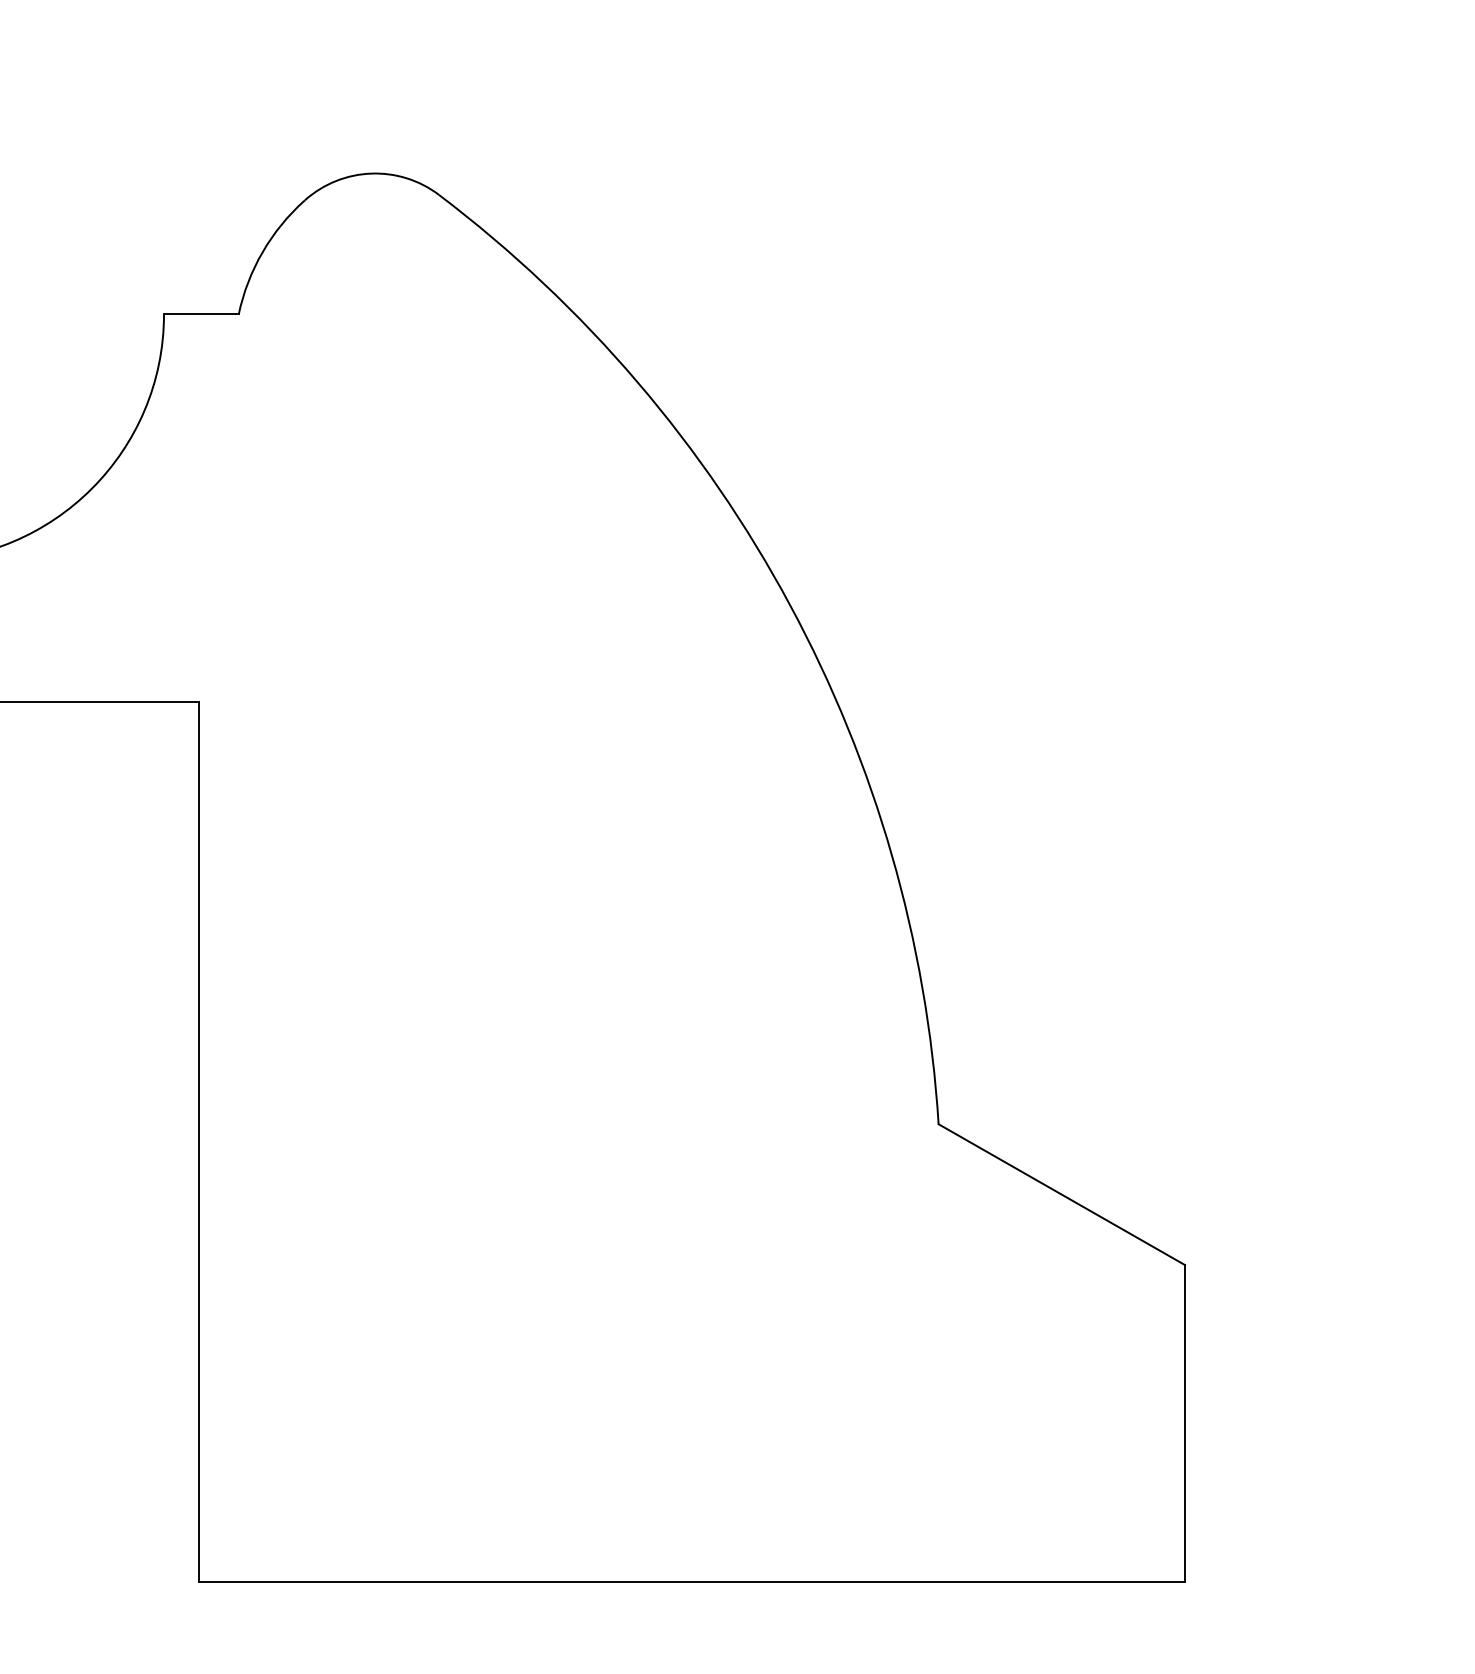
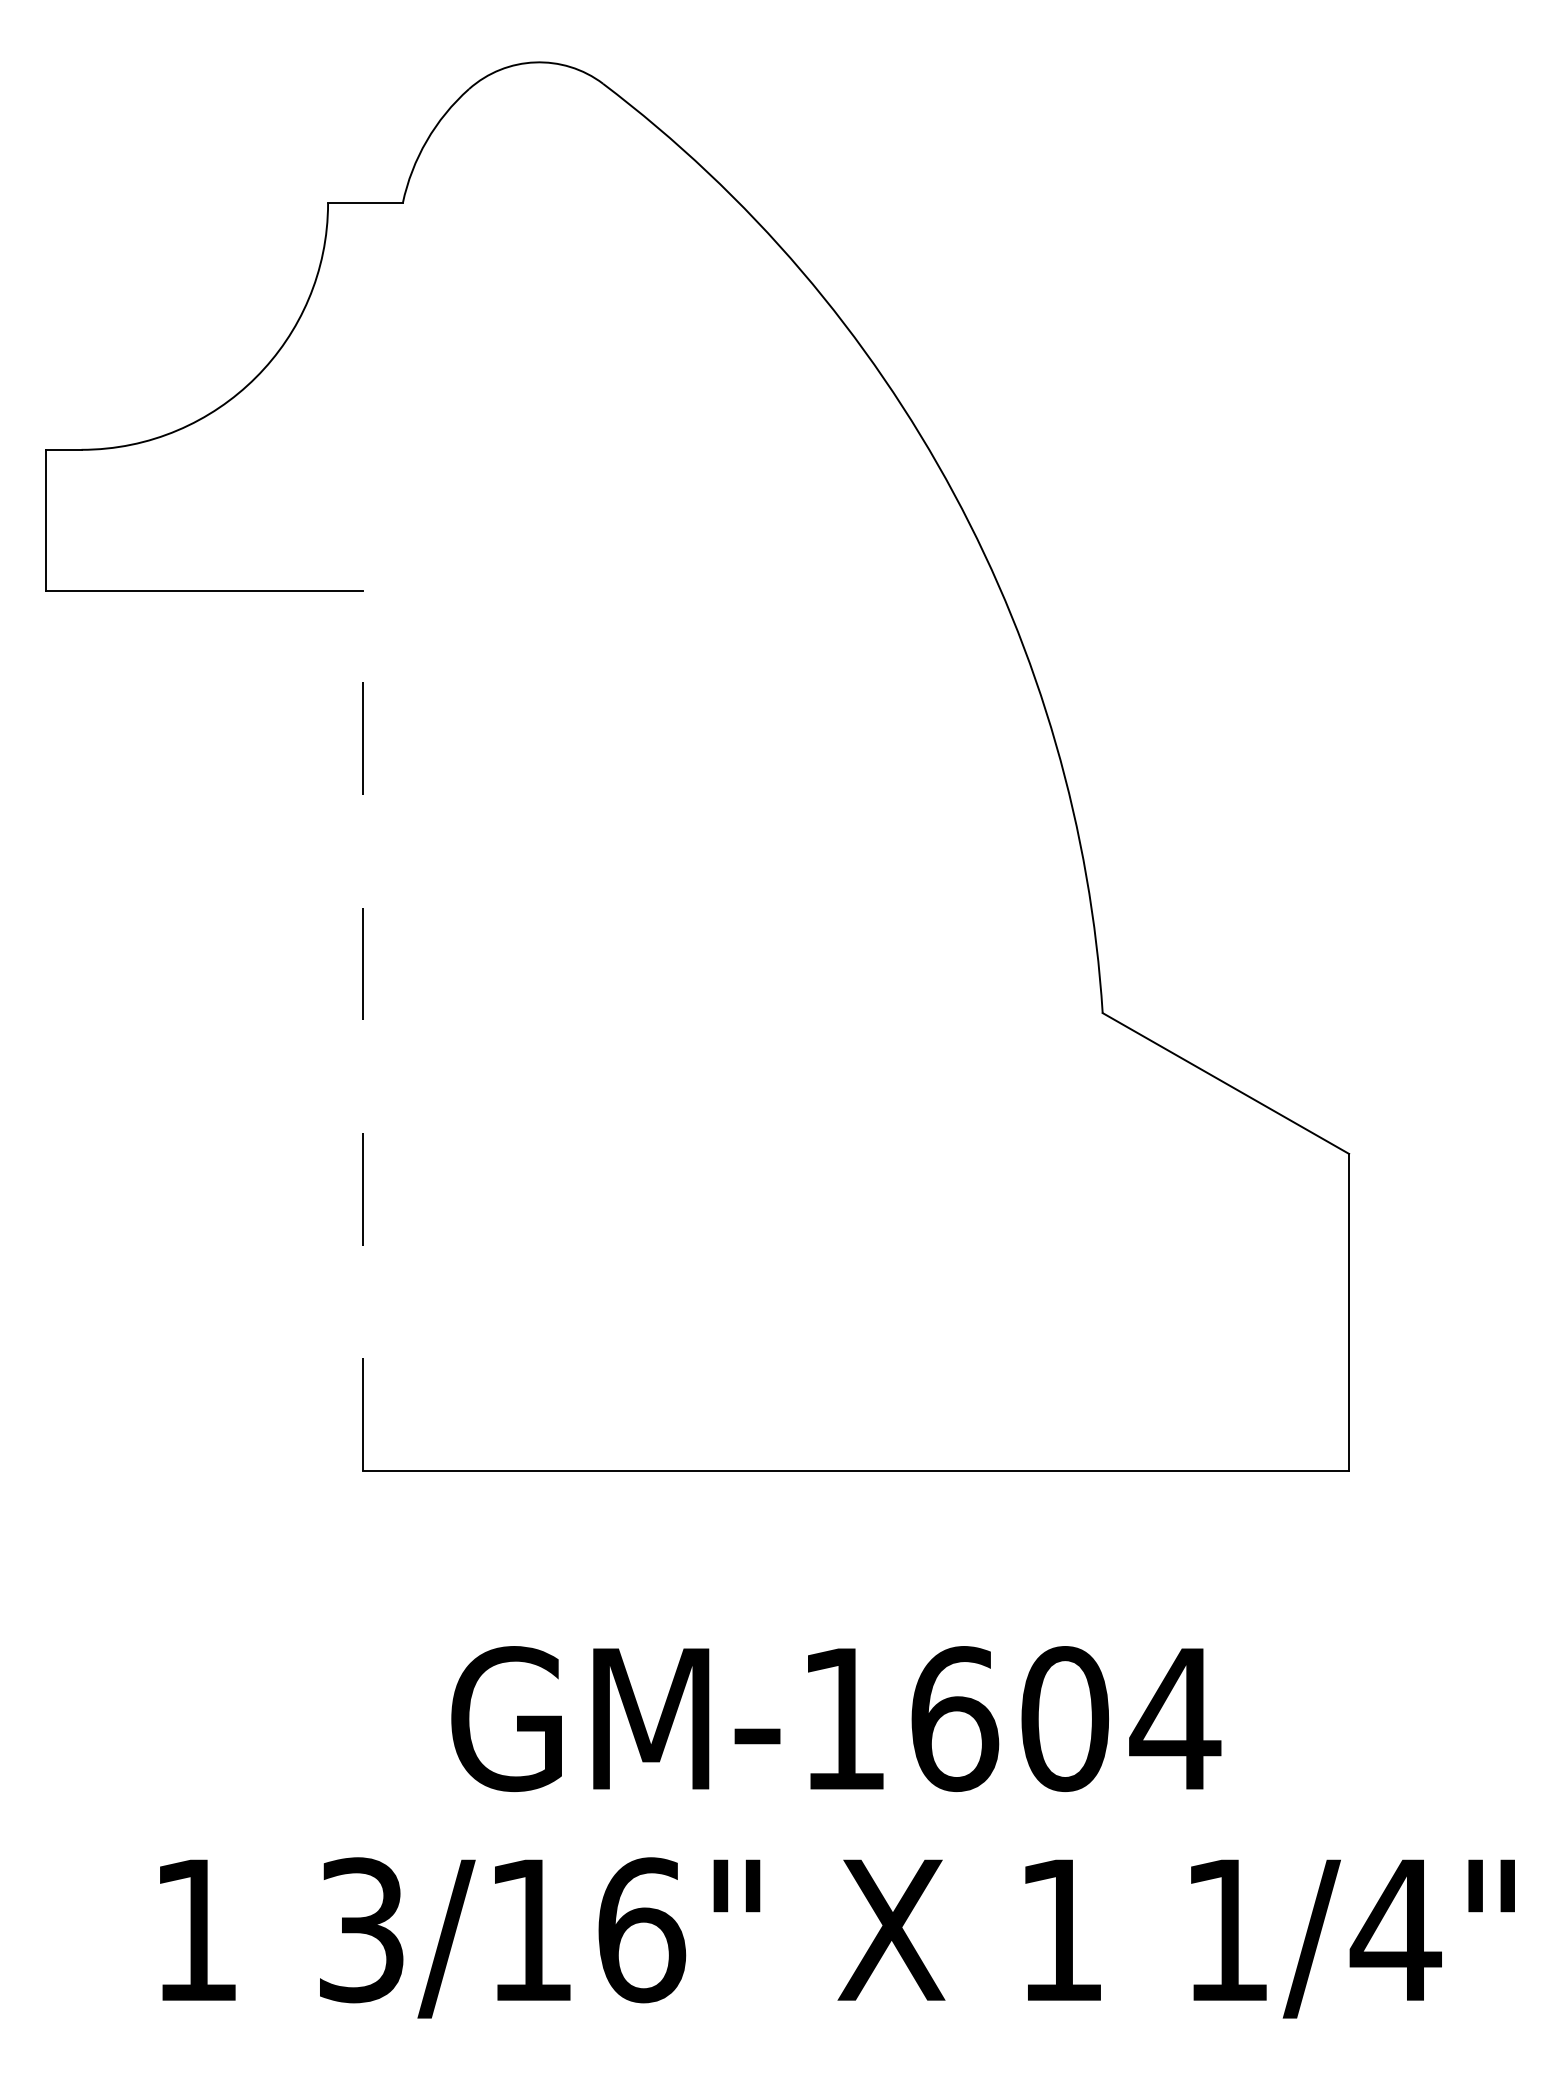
line: (199, 1141) -> (363, 1030), solid -> dashed

